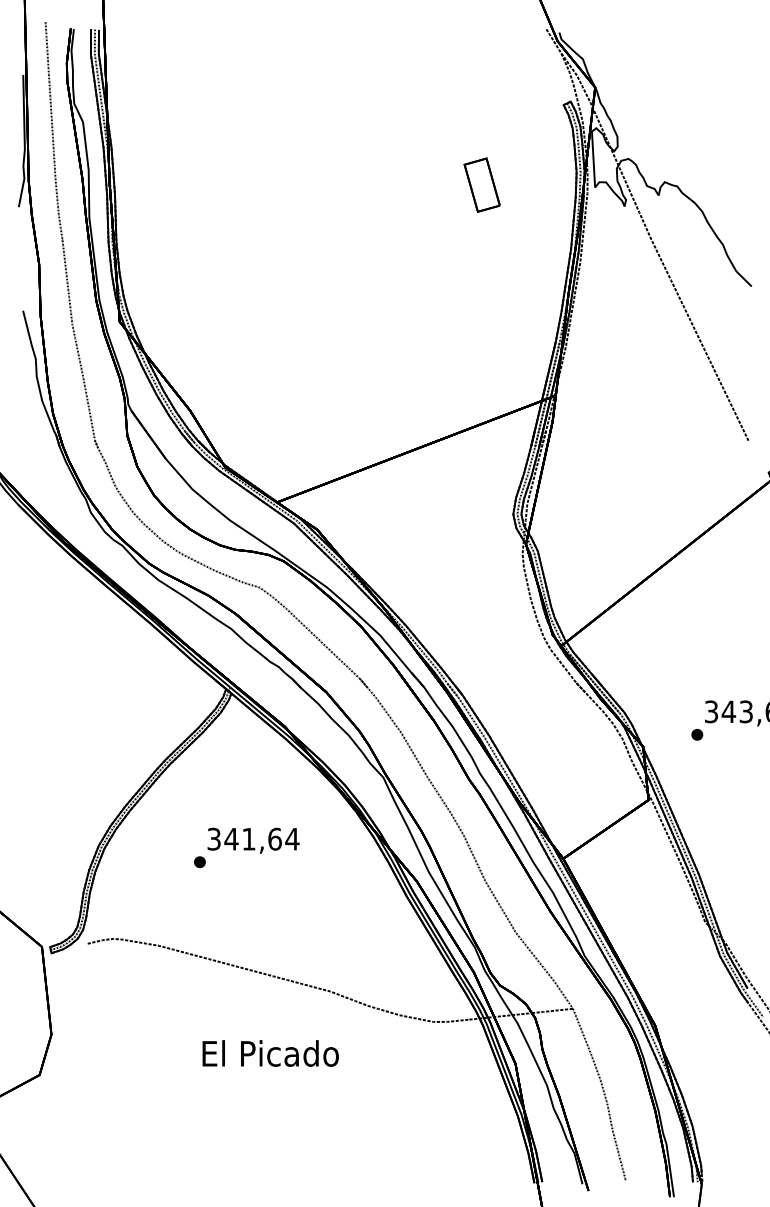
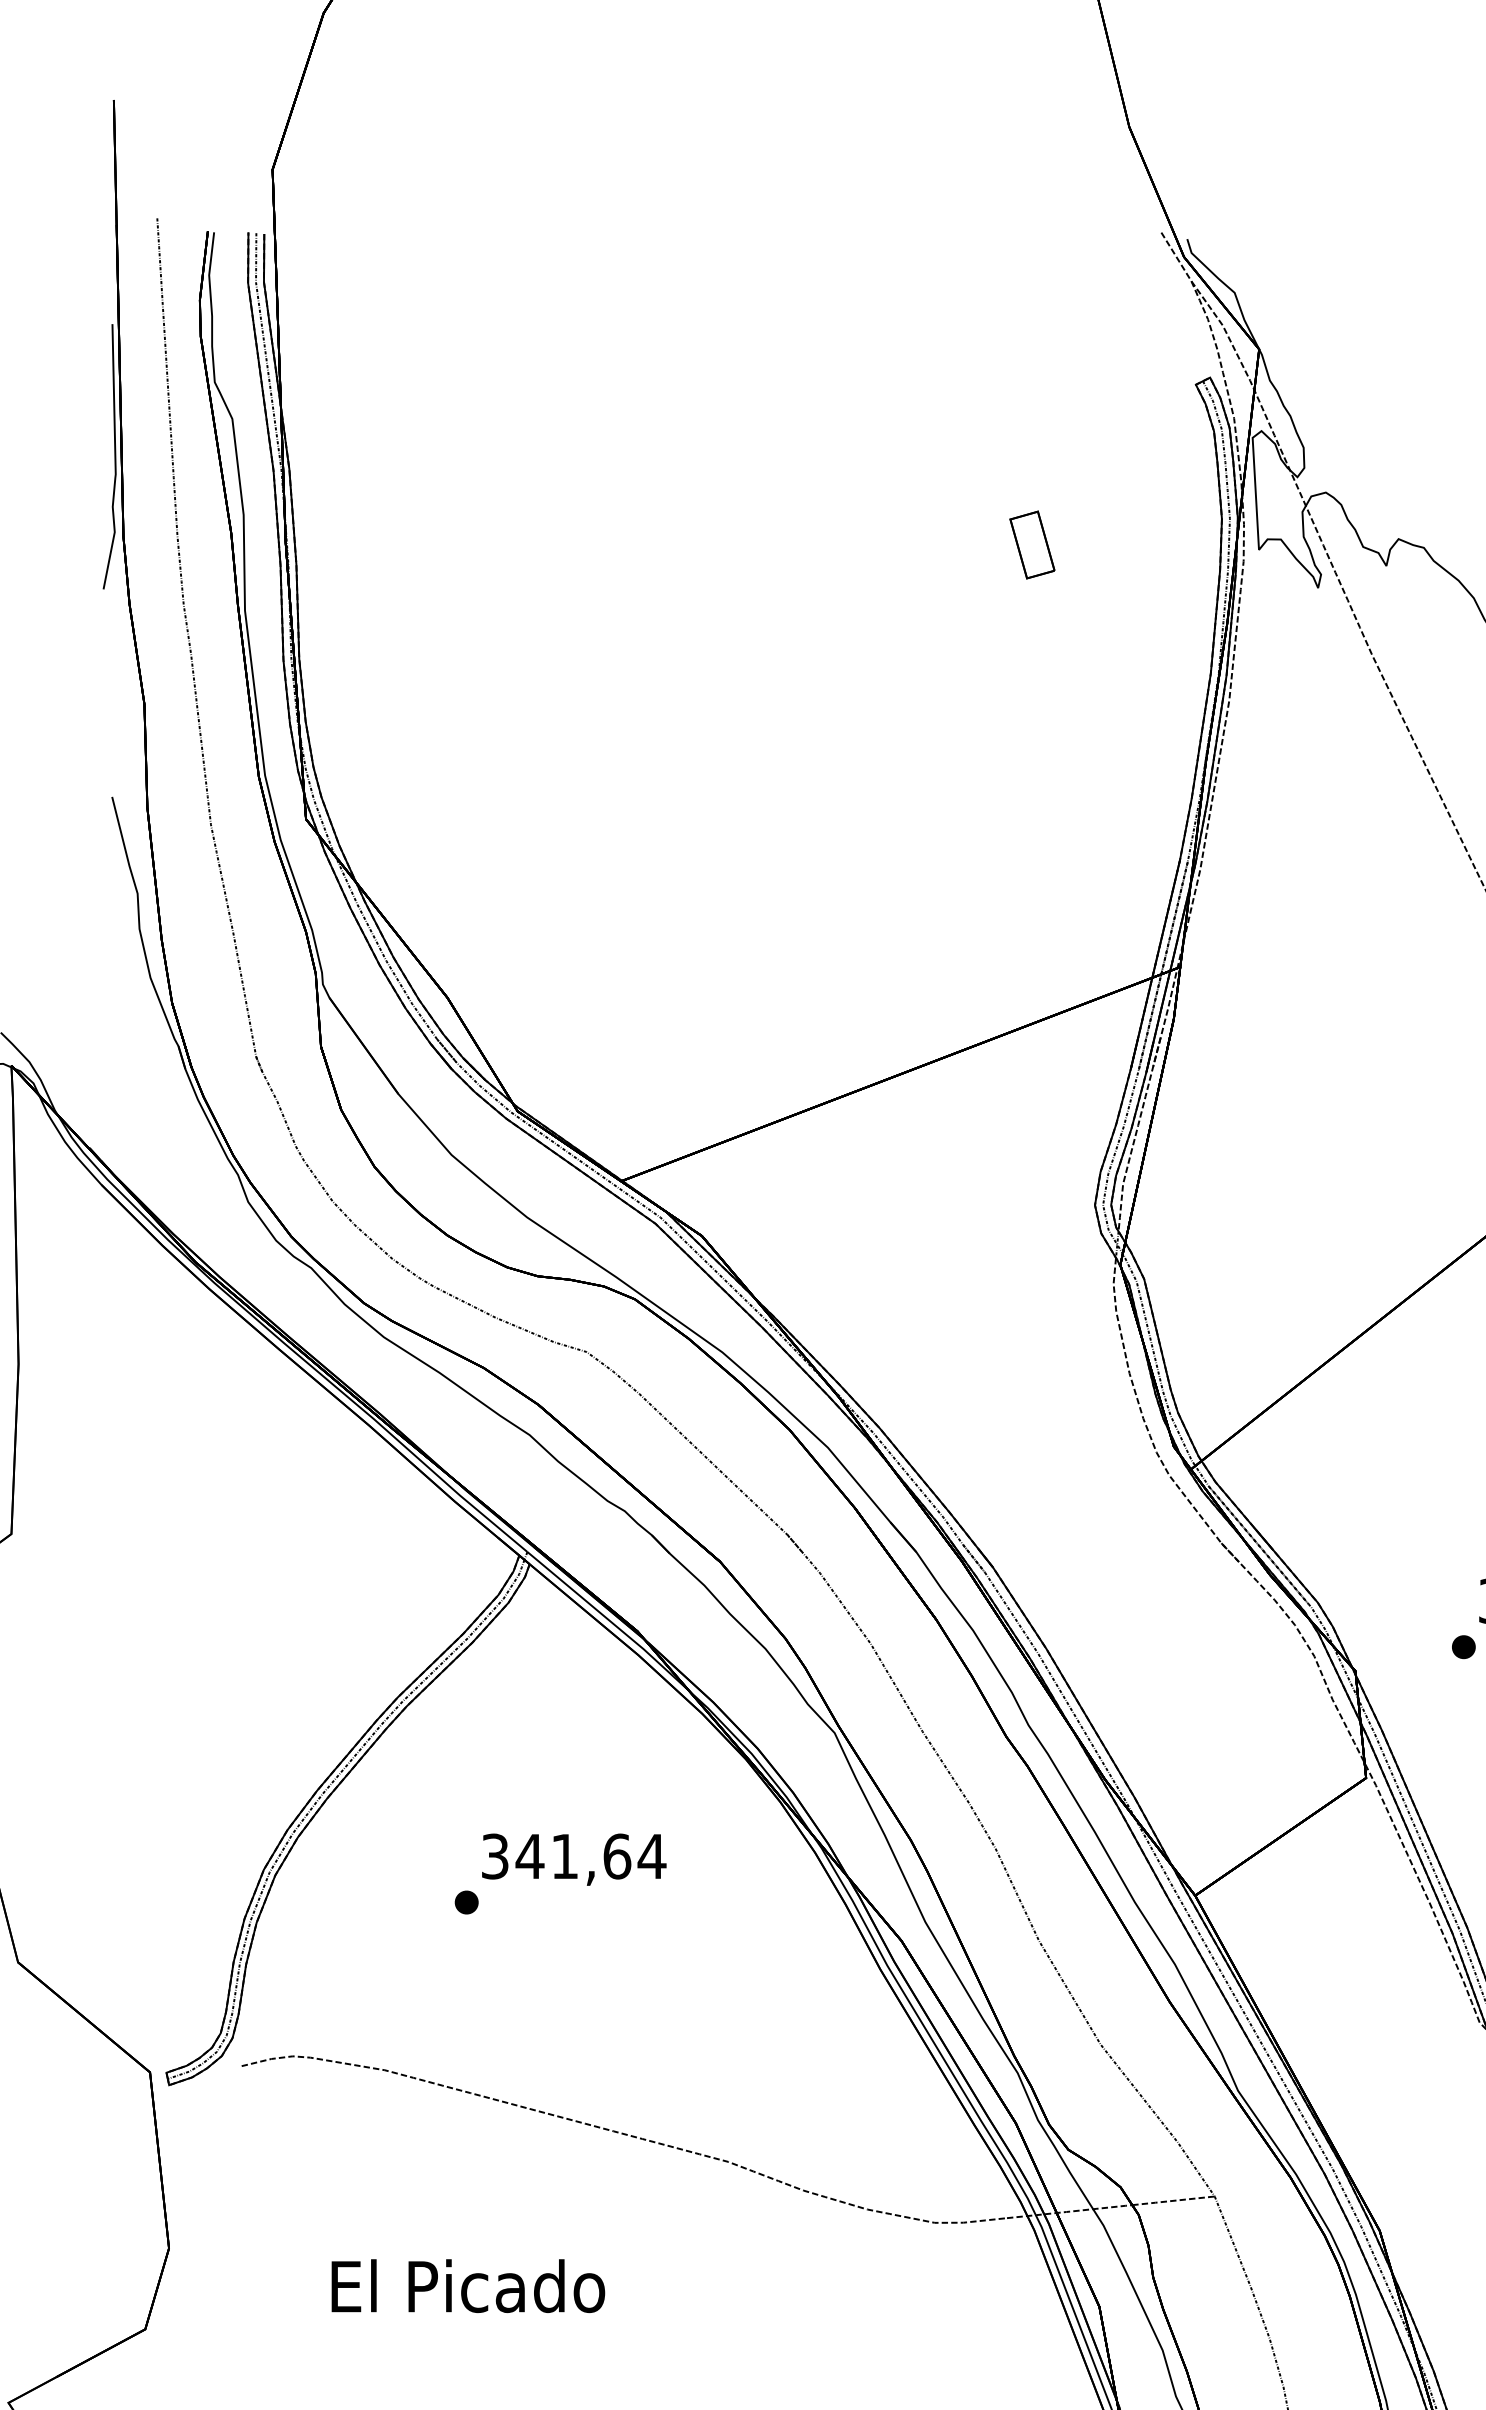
part: (481, 184) -> (1031, 543), size x0.62
text: (270, 1053) -> (467, 2286), moved

